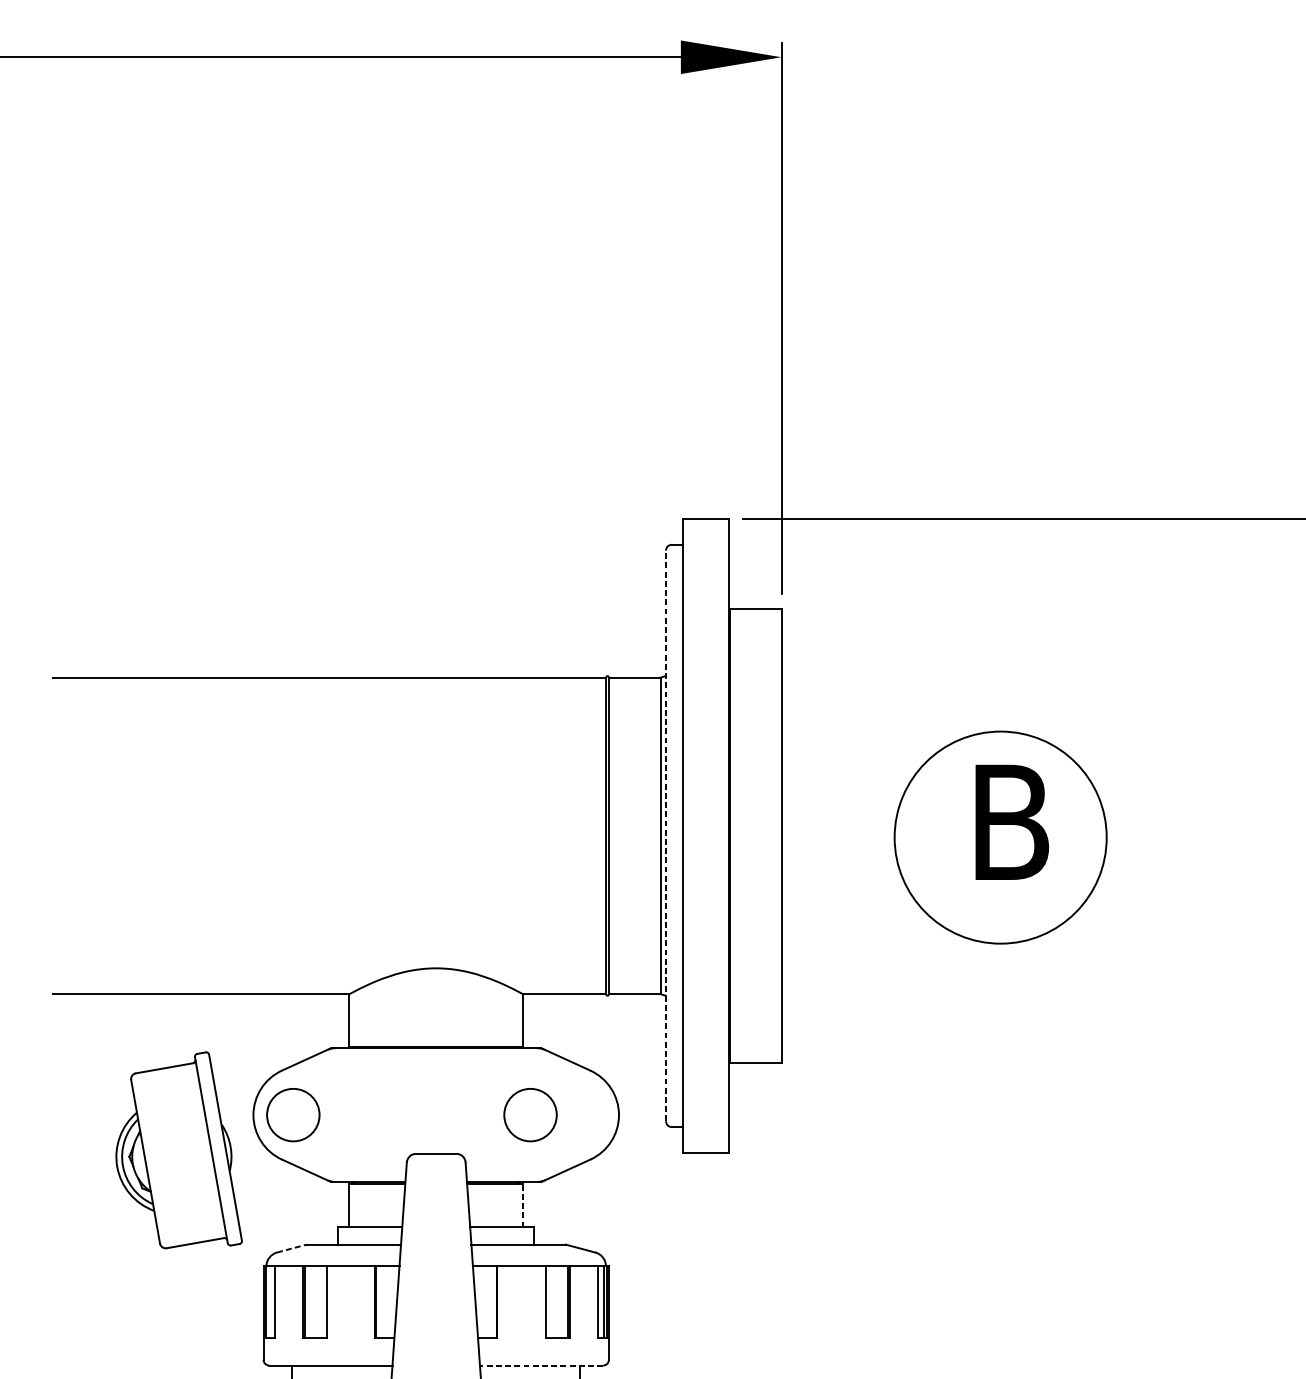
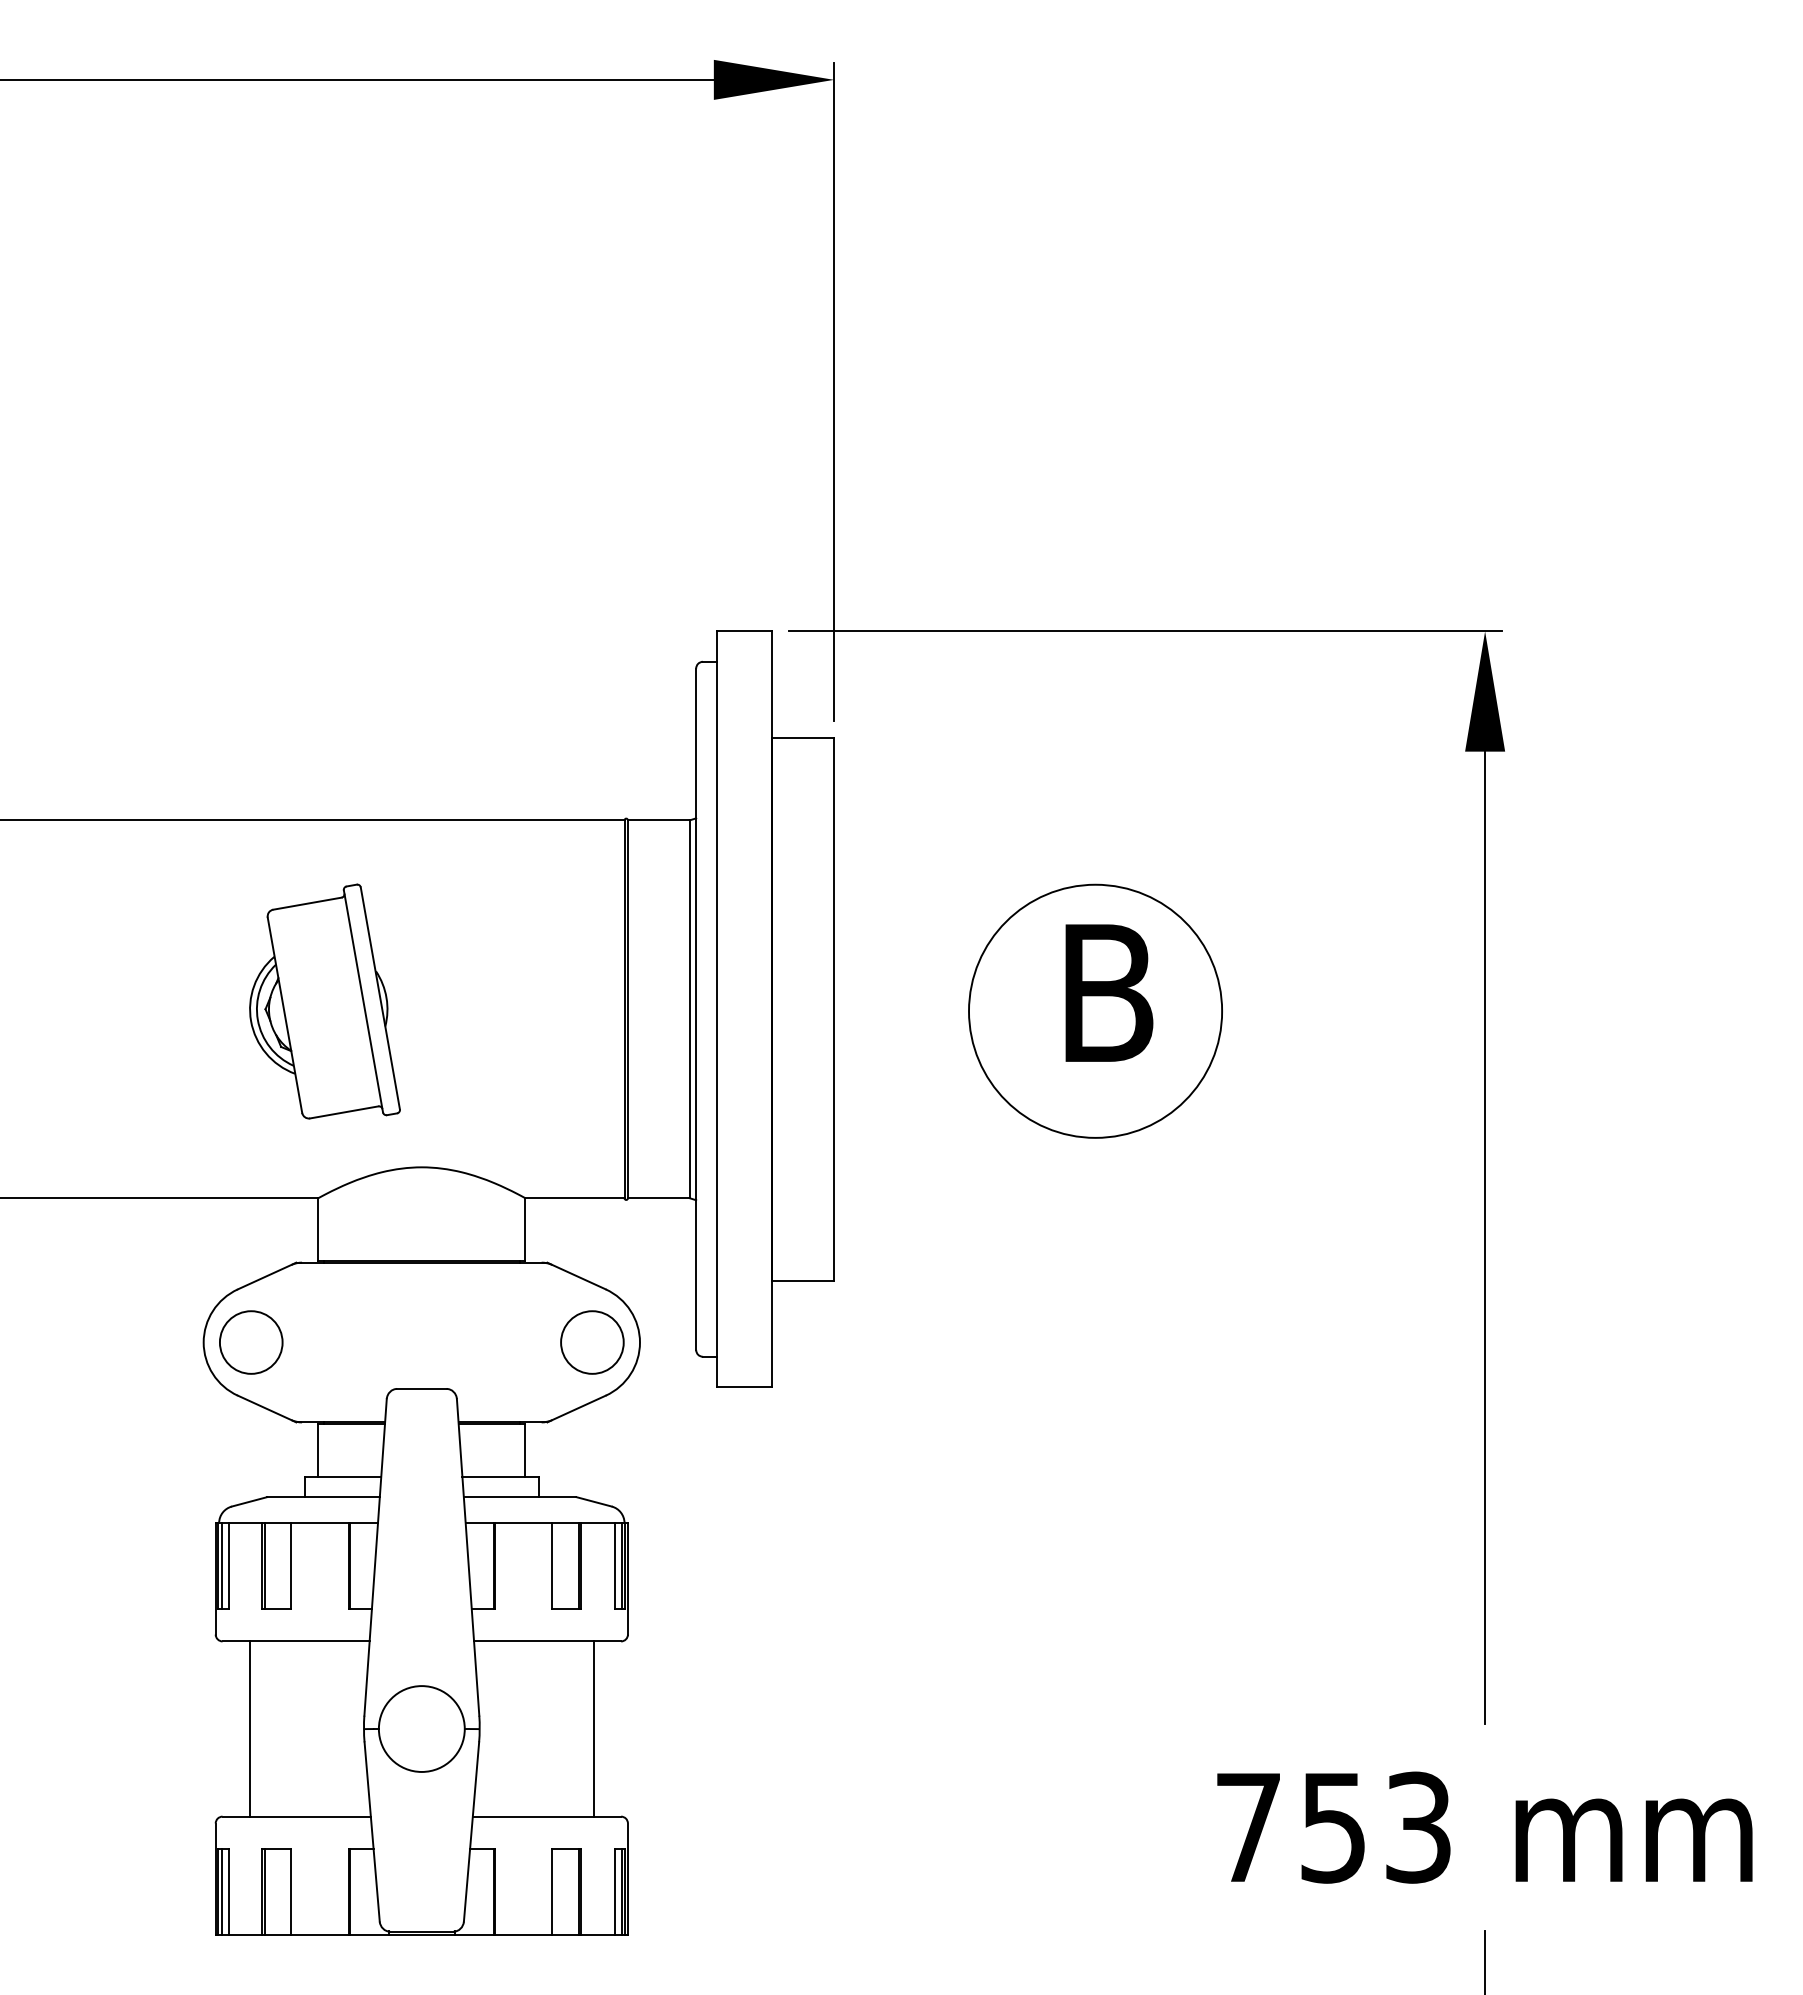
line: (666, 836) -> (696, 1009), dashed -> solid
circle: (530, 1115) -> (592, 1342), moved
part: (178, 1150) -> (324, 1001), moved
line: (523, 1204) -> (525, 1449), dashed -> solid
line: (292, 1248) -> (250, 1501), dashed -> solid
line: (268, 1301) -> (221, 1565), added
line: (541, 1365) -> (547, 1641), dashed -> solid

